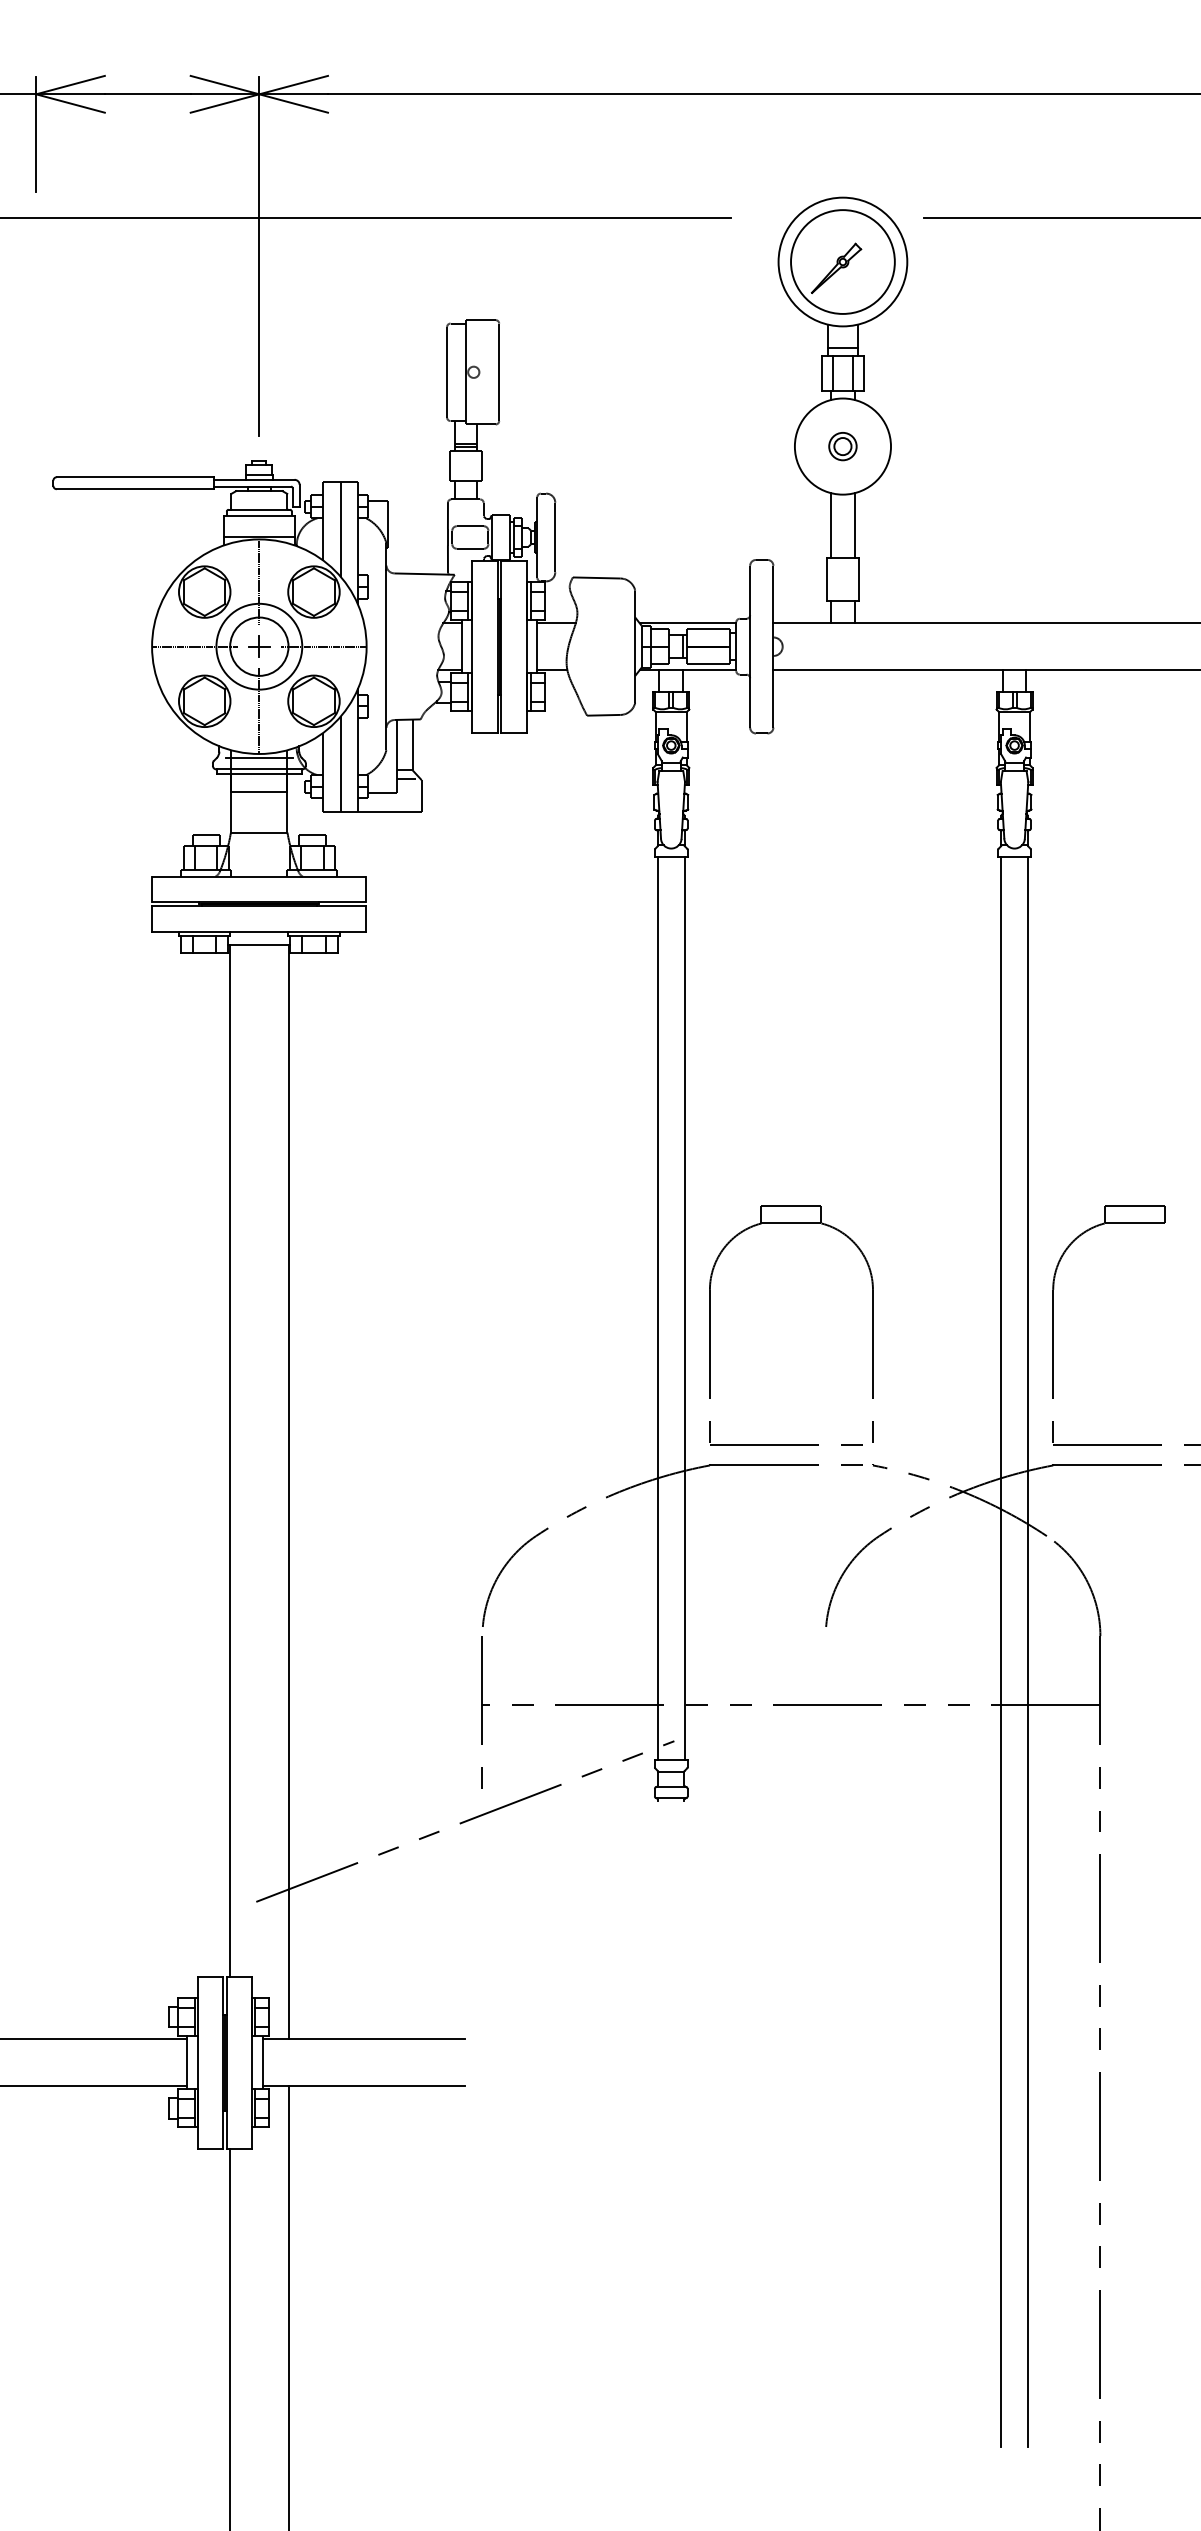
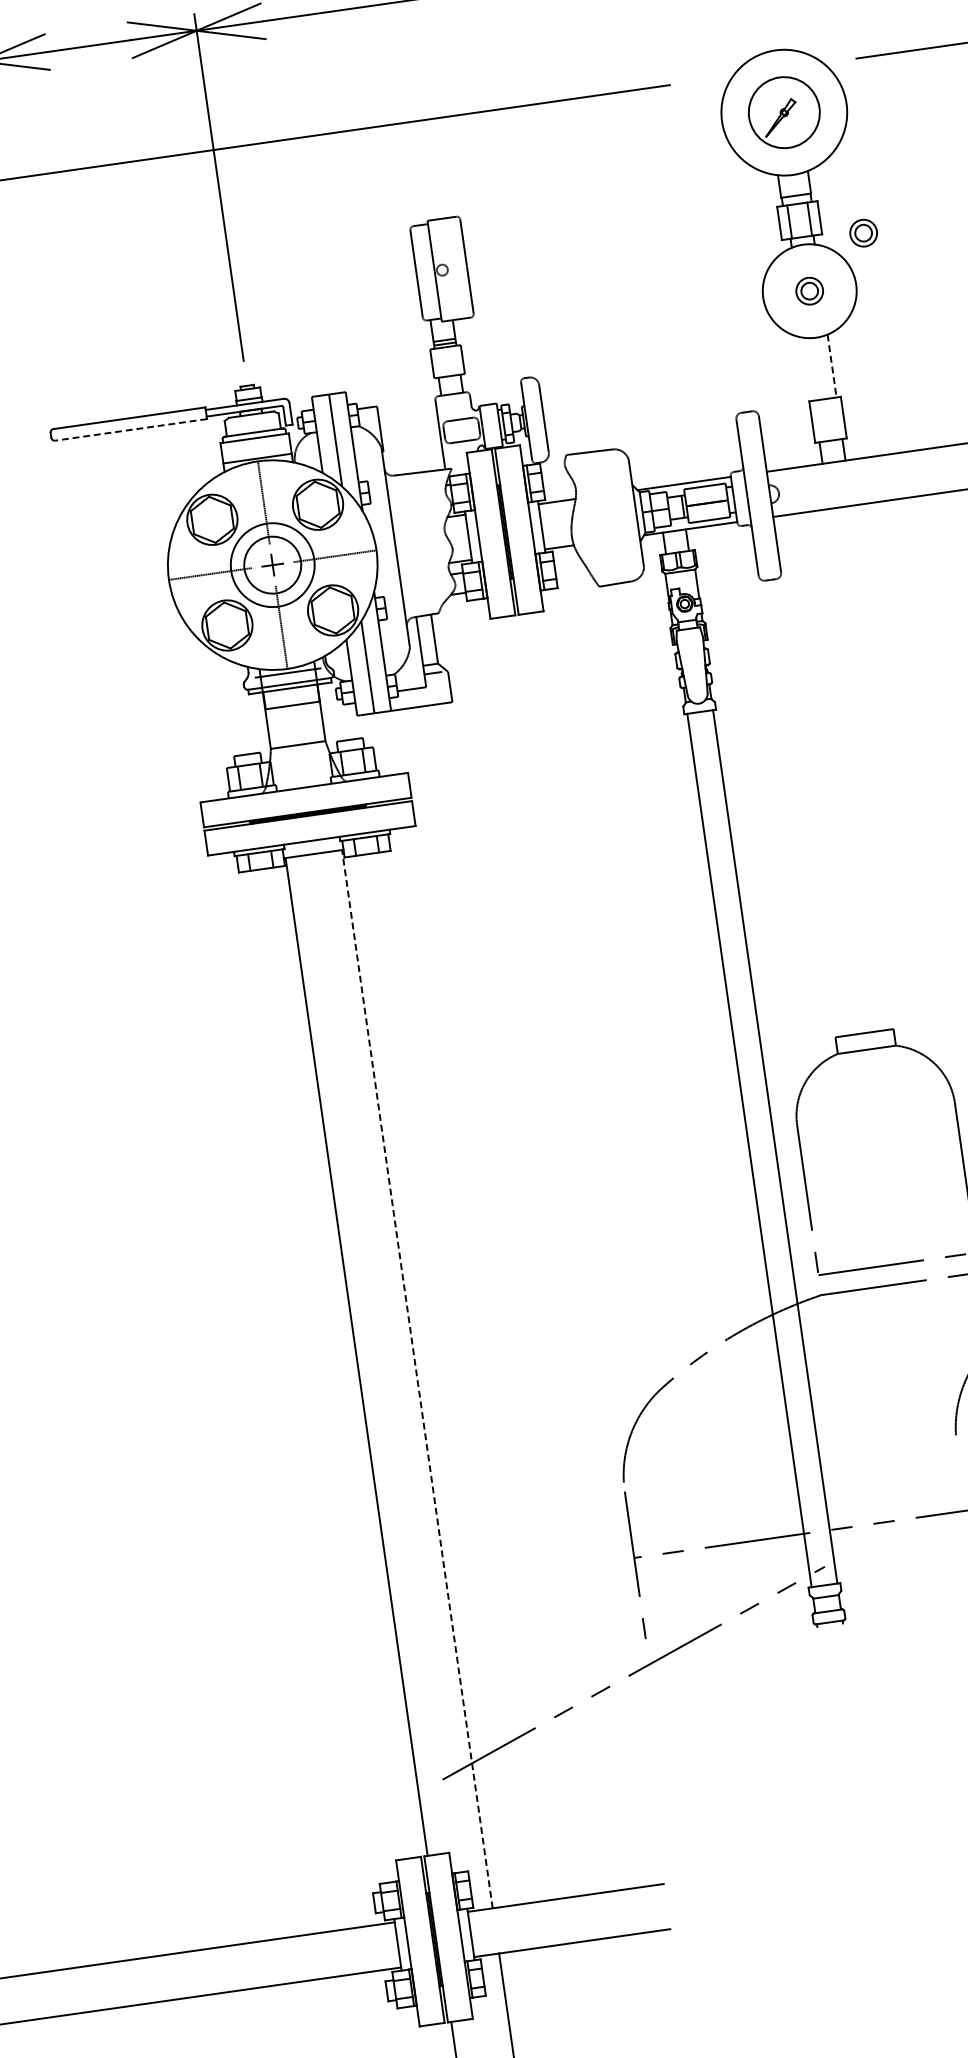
part: (842, 261) -> (783, 112), size x0.7
part: (905, 395) -> (863, 233), added
line: (135, 489) -> (131, 430), solid -> dashed
line: (831, 525) -> (809, 369), removed
line: (854, 526) -> (831, 366), solid -> dashed
line: (288, 1491) -> (417, 1378), solid -> dashed

